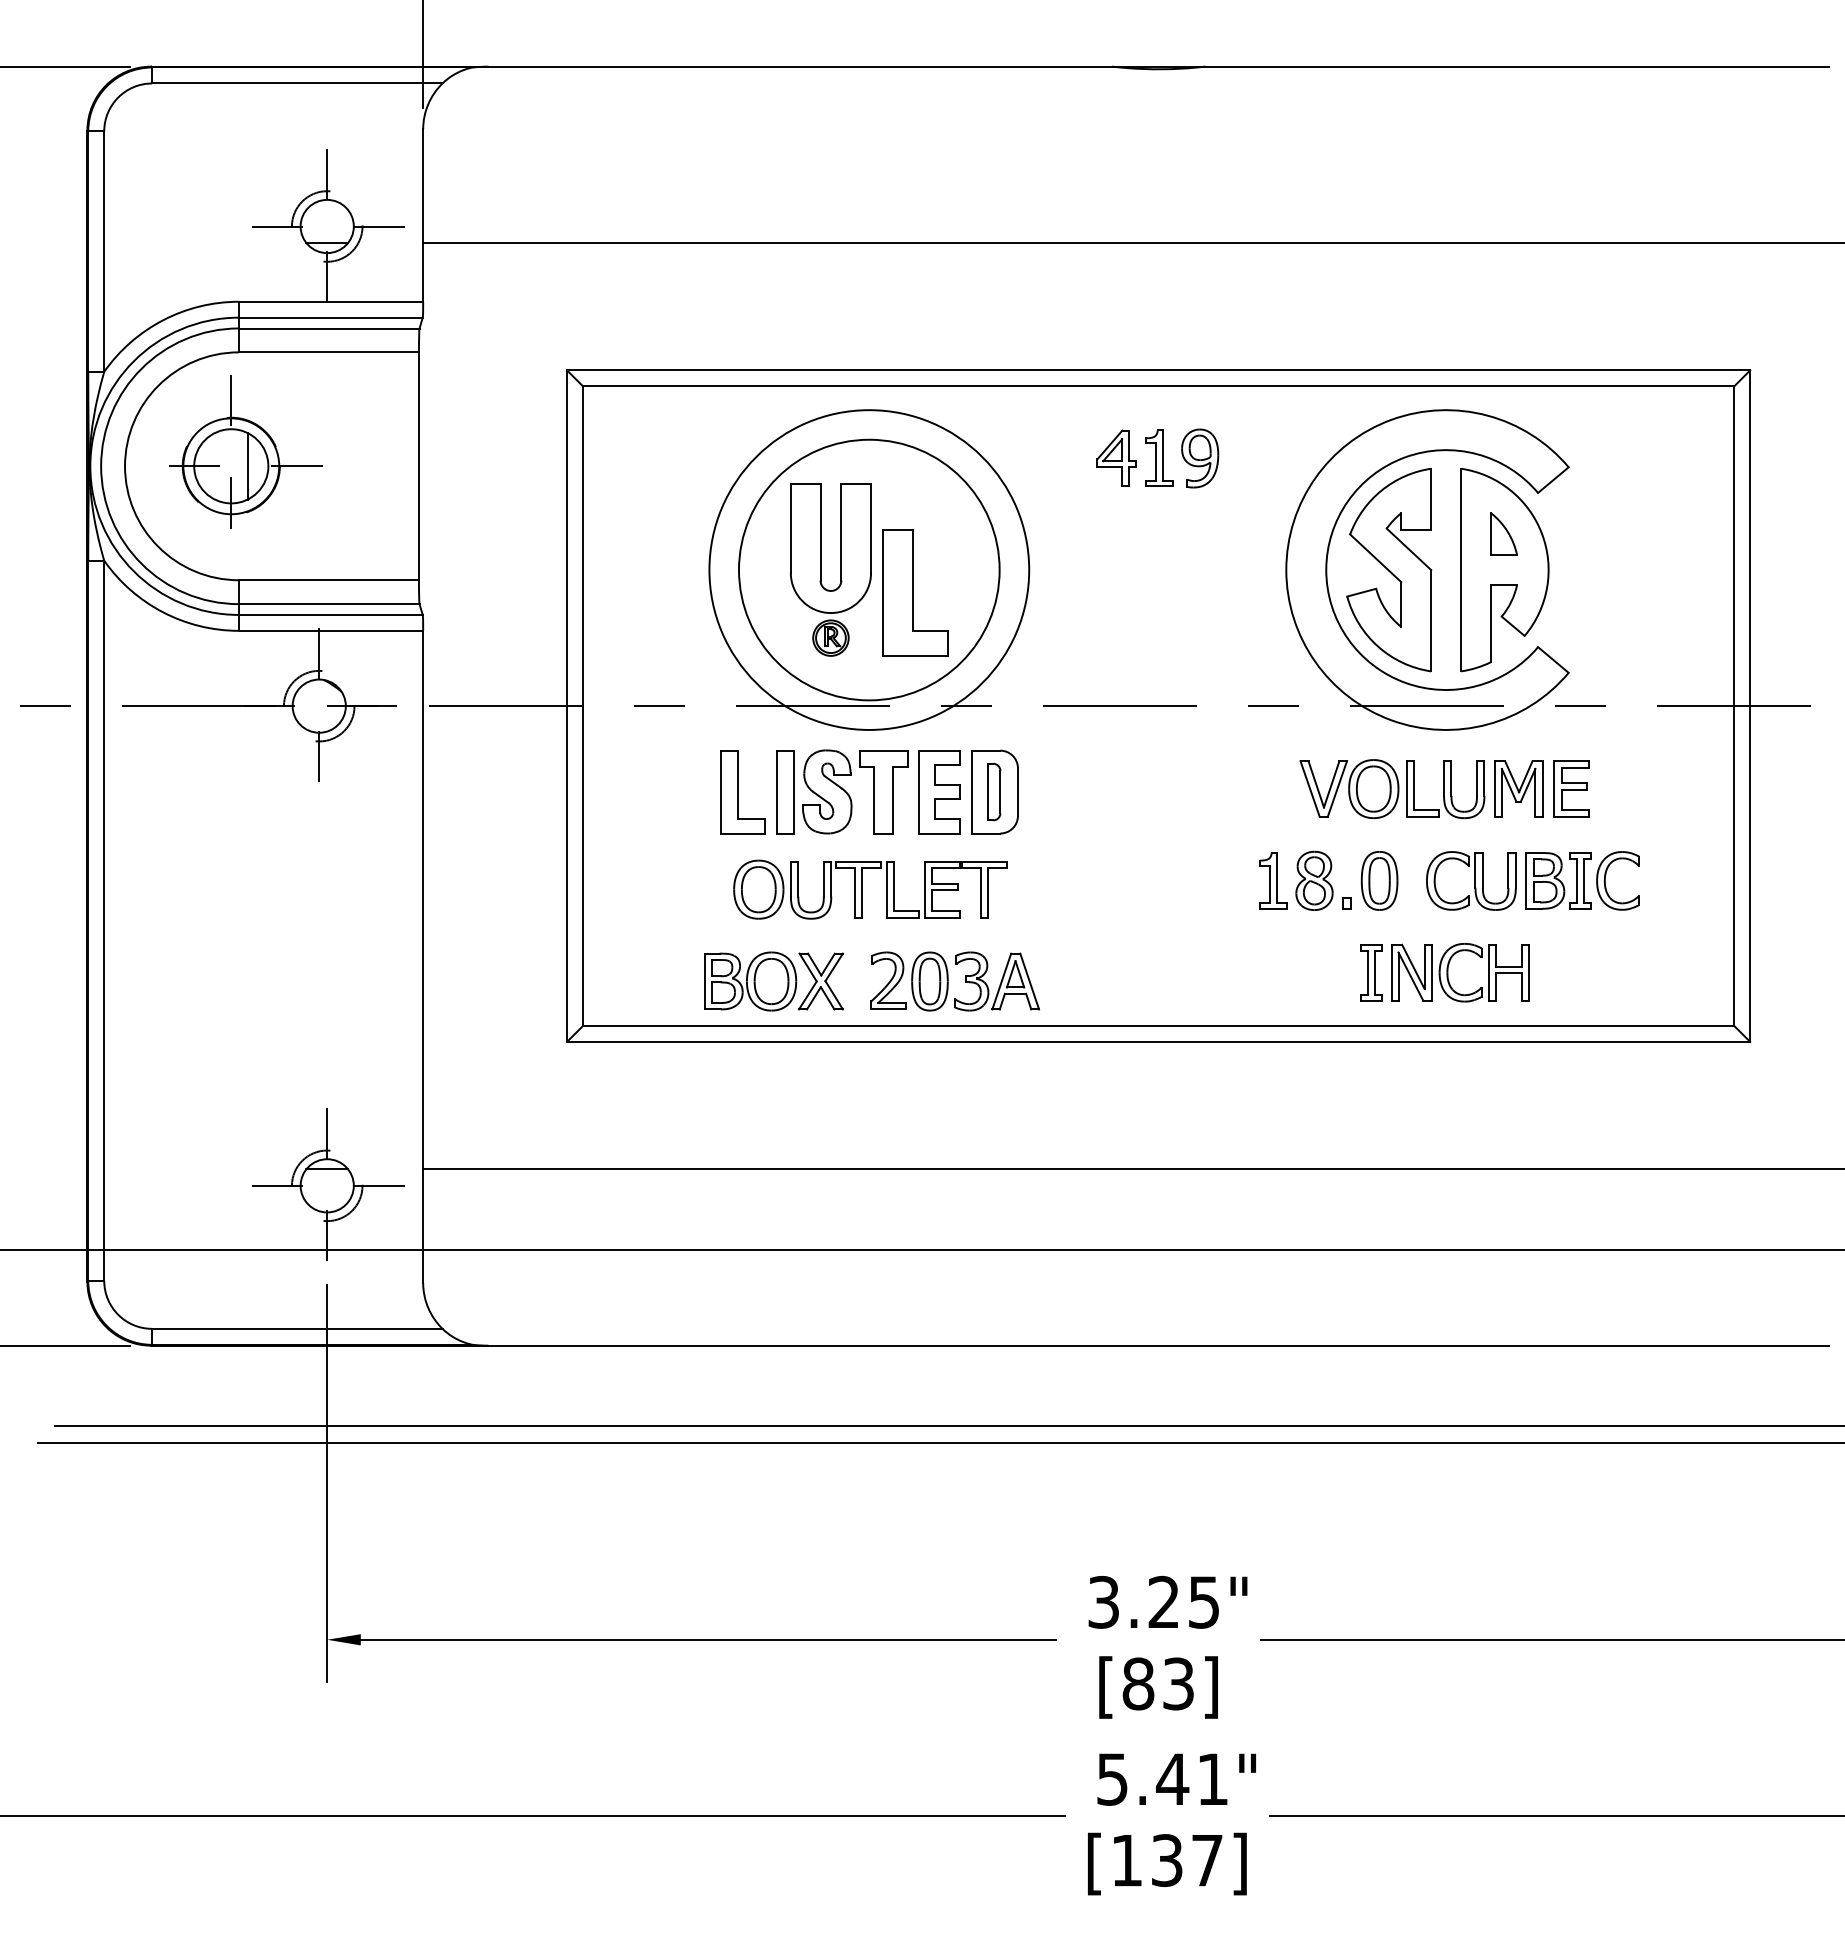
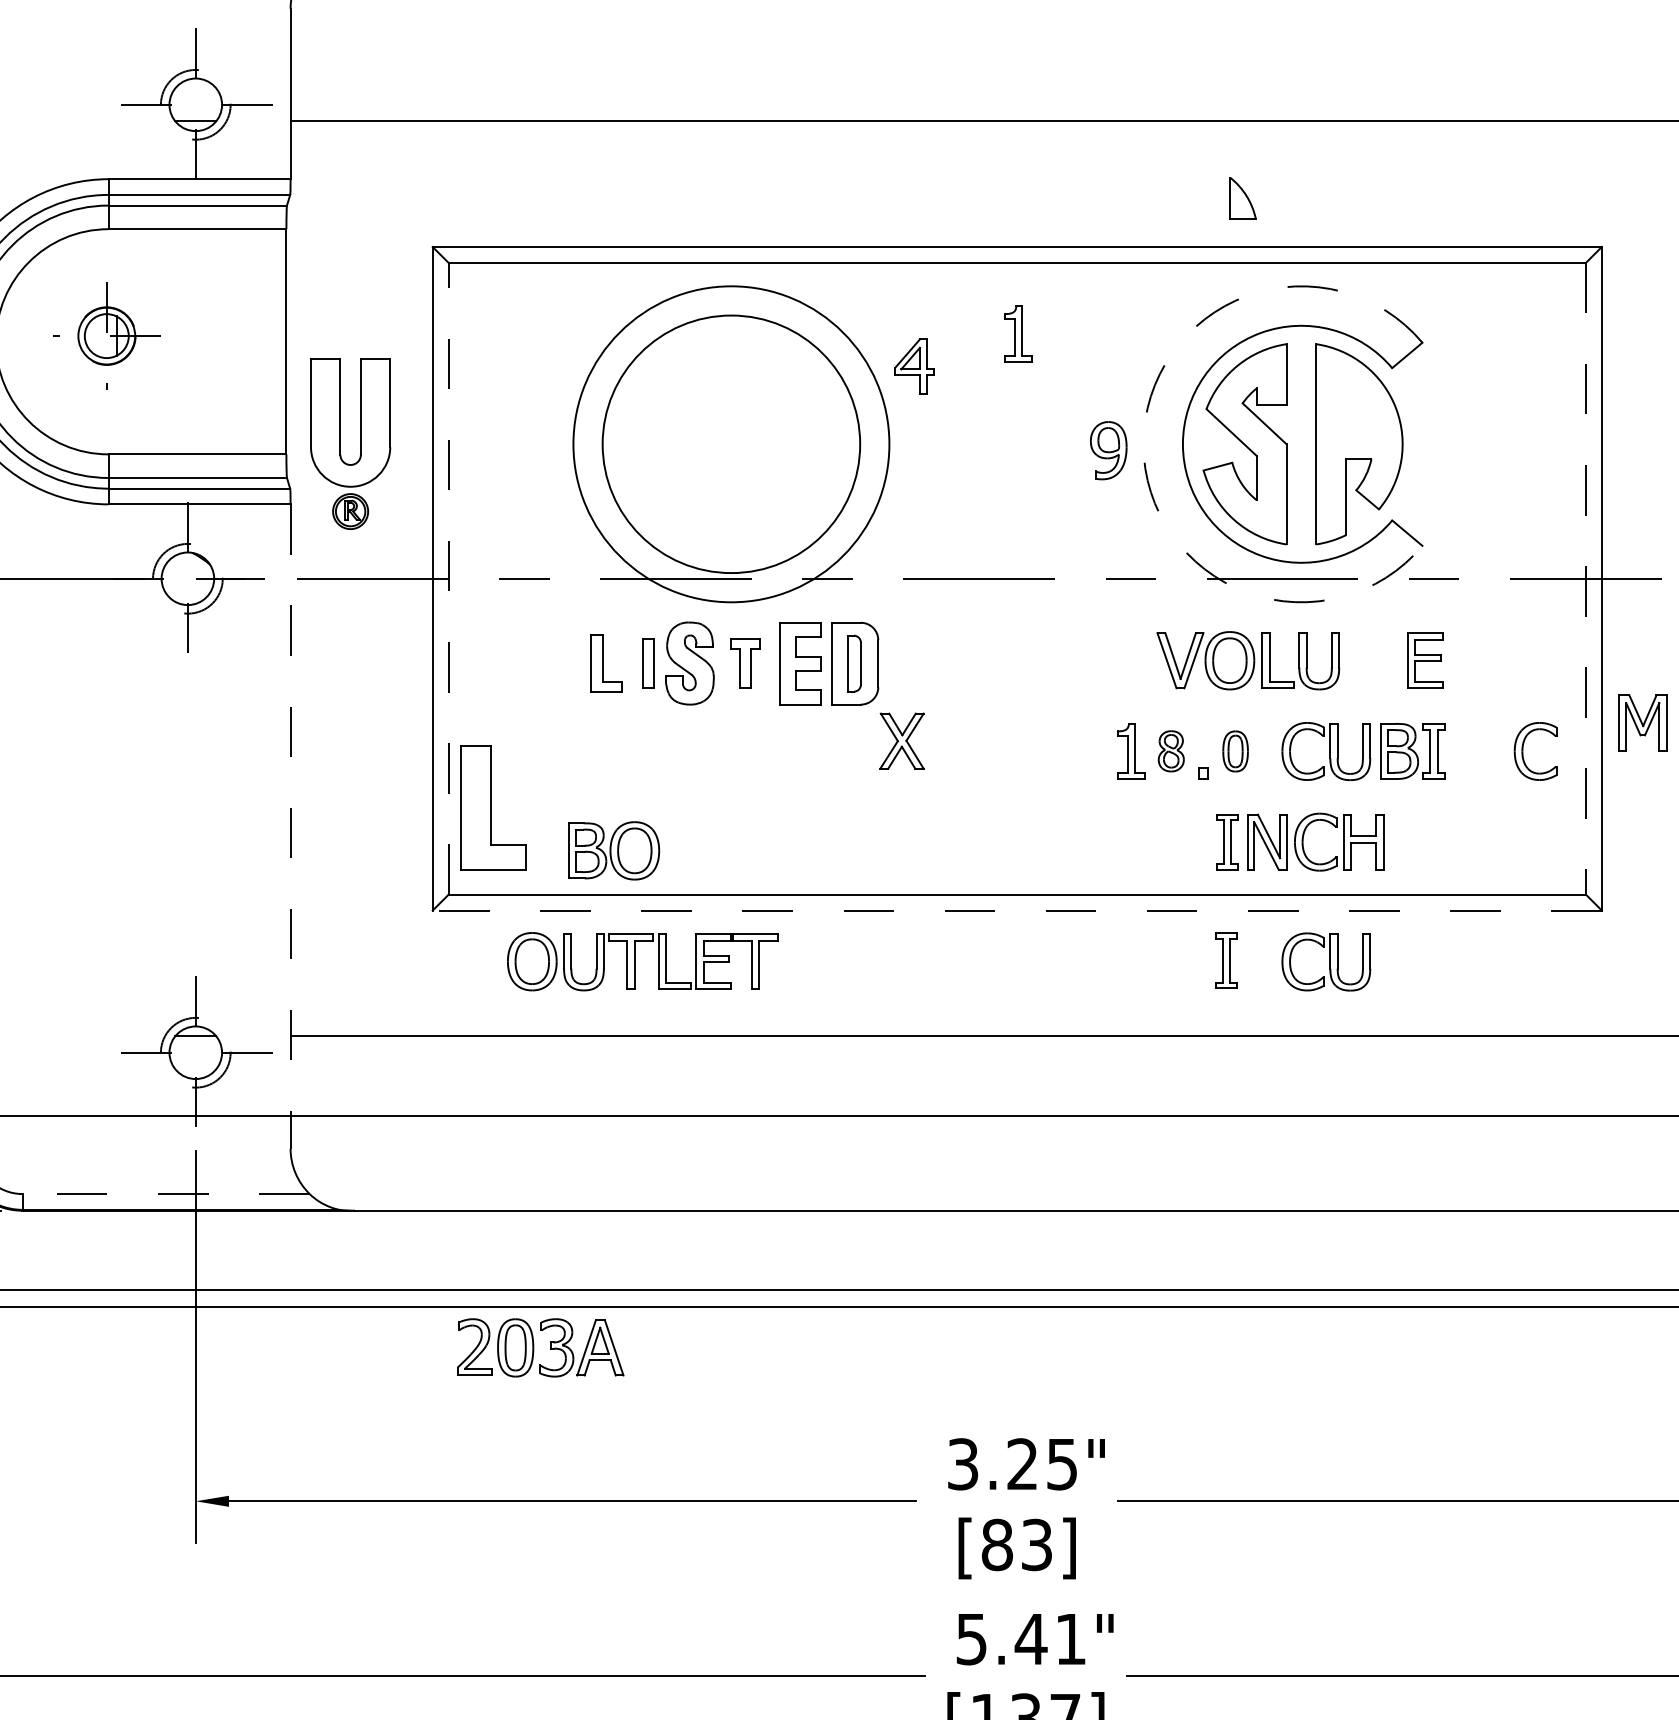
part: (245, 451) -> (115, 327), size x0.6
part: (1116, 457) -> (914, 365), moved
part: (1200, 458) -> (1109, 450), moved
part: (1503, 533) -> (1242, 197), moved
part: (821, 569) -> (341, 443), moved
arc: (1286, 570) -> (1143, 444), solid -> dashed
part: (915, 592) -> (493, 807), moved
line: (583, 706) -> (449, 579), solid -> dashed
line: (1734, 706) -> (1586, 579), solid -> dashed
part: (1518, 788) -> (1642, 722), moved
part: (742, 792) -> (606, 664), size x0.7
part: (785, 792) -> (648, 664), size x0.6
part: (883, 792) -> (745, 664), size x0.6
part: (1314, 880) -> (1171, 751), size x0.7
part: (1379, 880) -> (1235, 751), size x0.7
part: (1605, 880) -> (1523, 751), moved
part: (862, 889) -> (634, 961), moved
line: (423, 957) -> (290, 827), solid -> dashed
part: (820, 981) -> (901, 741), moved
part: (948, 981) -> (533, 1347), moved
line: (1158, 1041) -> (1017, 910), solid -> dashed
part: (1370, 1092) -> (1226, 960), added
part: (1471, 1093) -> (1326, 961), added
line: (296, 1328) -> (165, 1193), solid -> dashed

